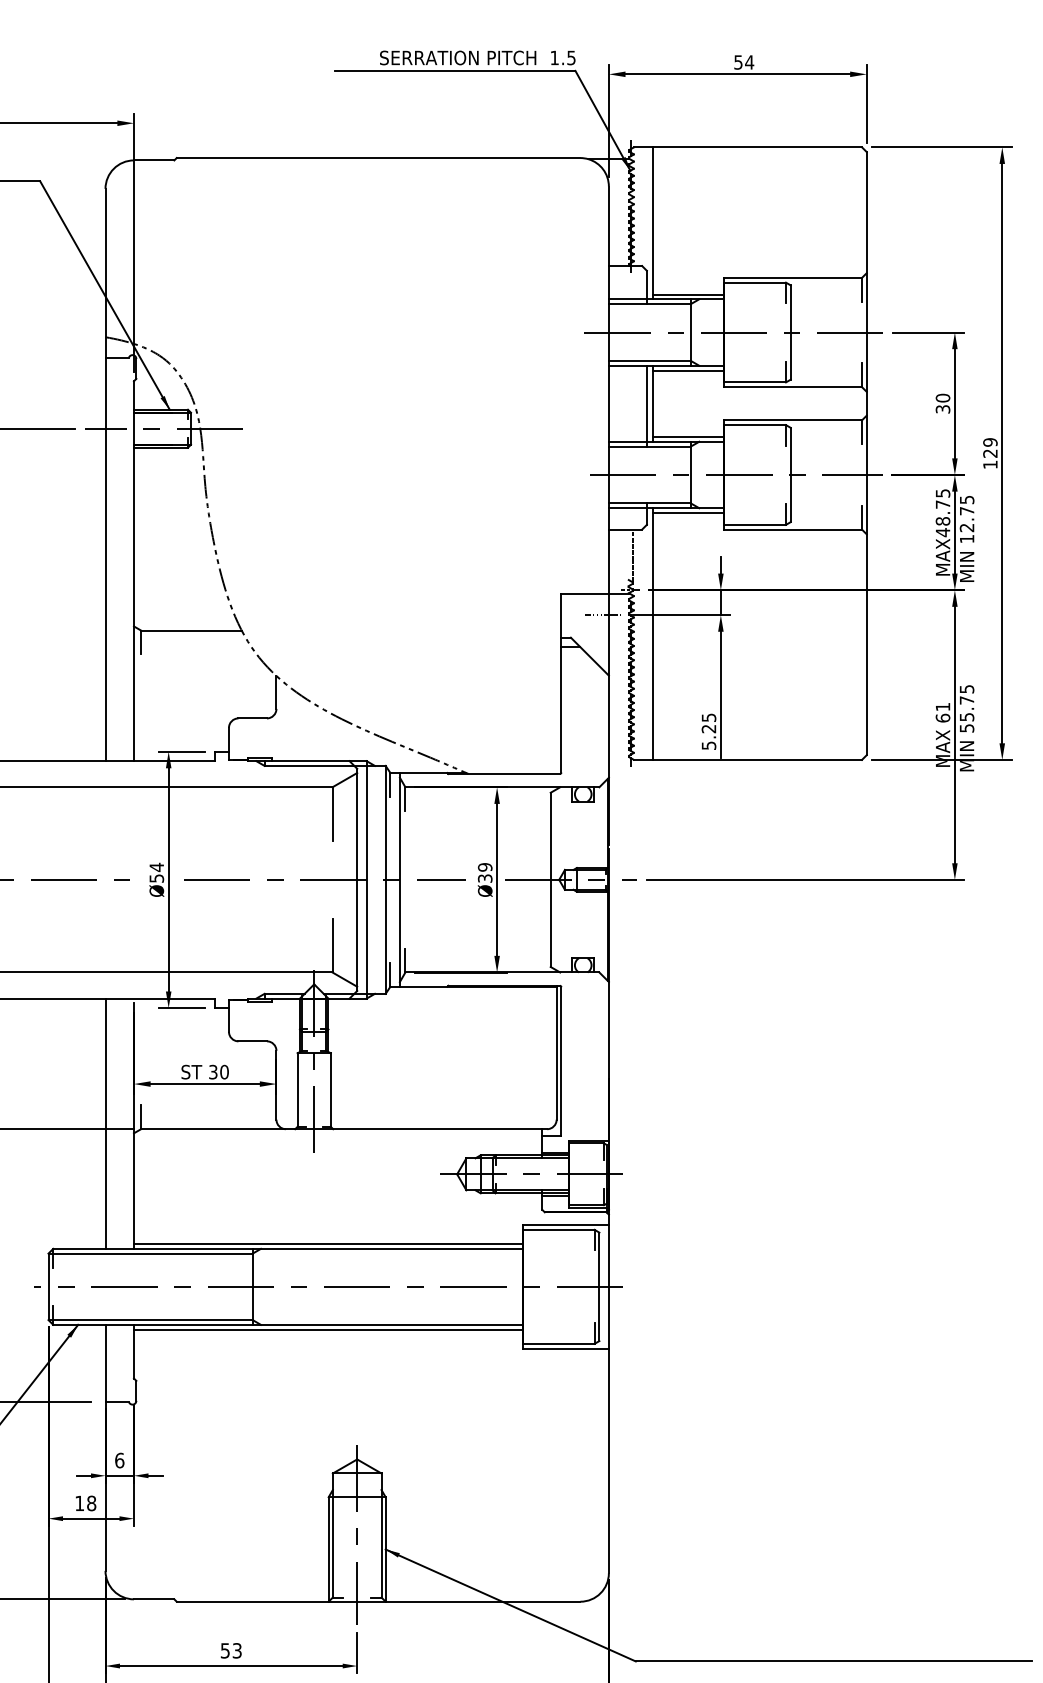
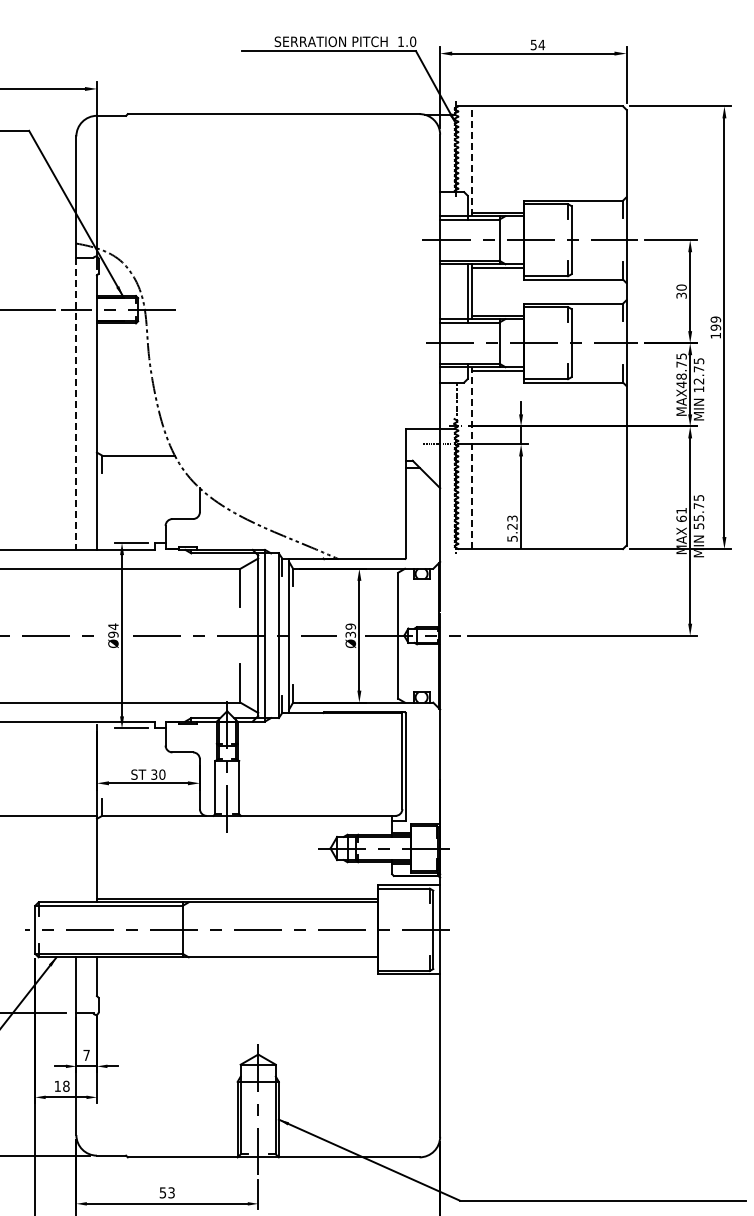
text: (572, 57) -> (413, 41), 1.5 -> 1.0
line: (653, 223) -> (472, 161), solid -> dashed
text: (989, 453) -> (715, 327), 129 -> 199
line: (105, 559) -> (76, 404), solid -> dashed
line: (653, 634) -> (472, 458), solid -> dashed
text: (707, 717) -> (511, 518), 5.25 -> 5.23
text: (156, 878) -> (113, 634), Ø54 -> Ø94
line: (105, 1123) -> (76, 811), removed
line: (328, 1329) -> (237, 960), removed
text: (119, 1459) -> (86, 1054), 6 -> 7

